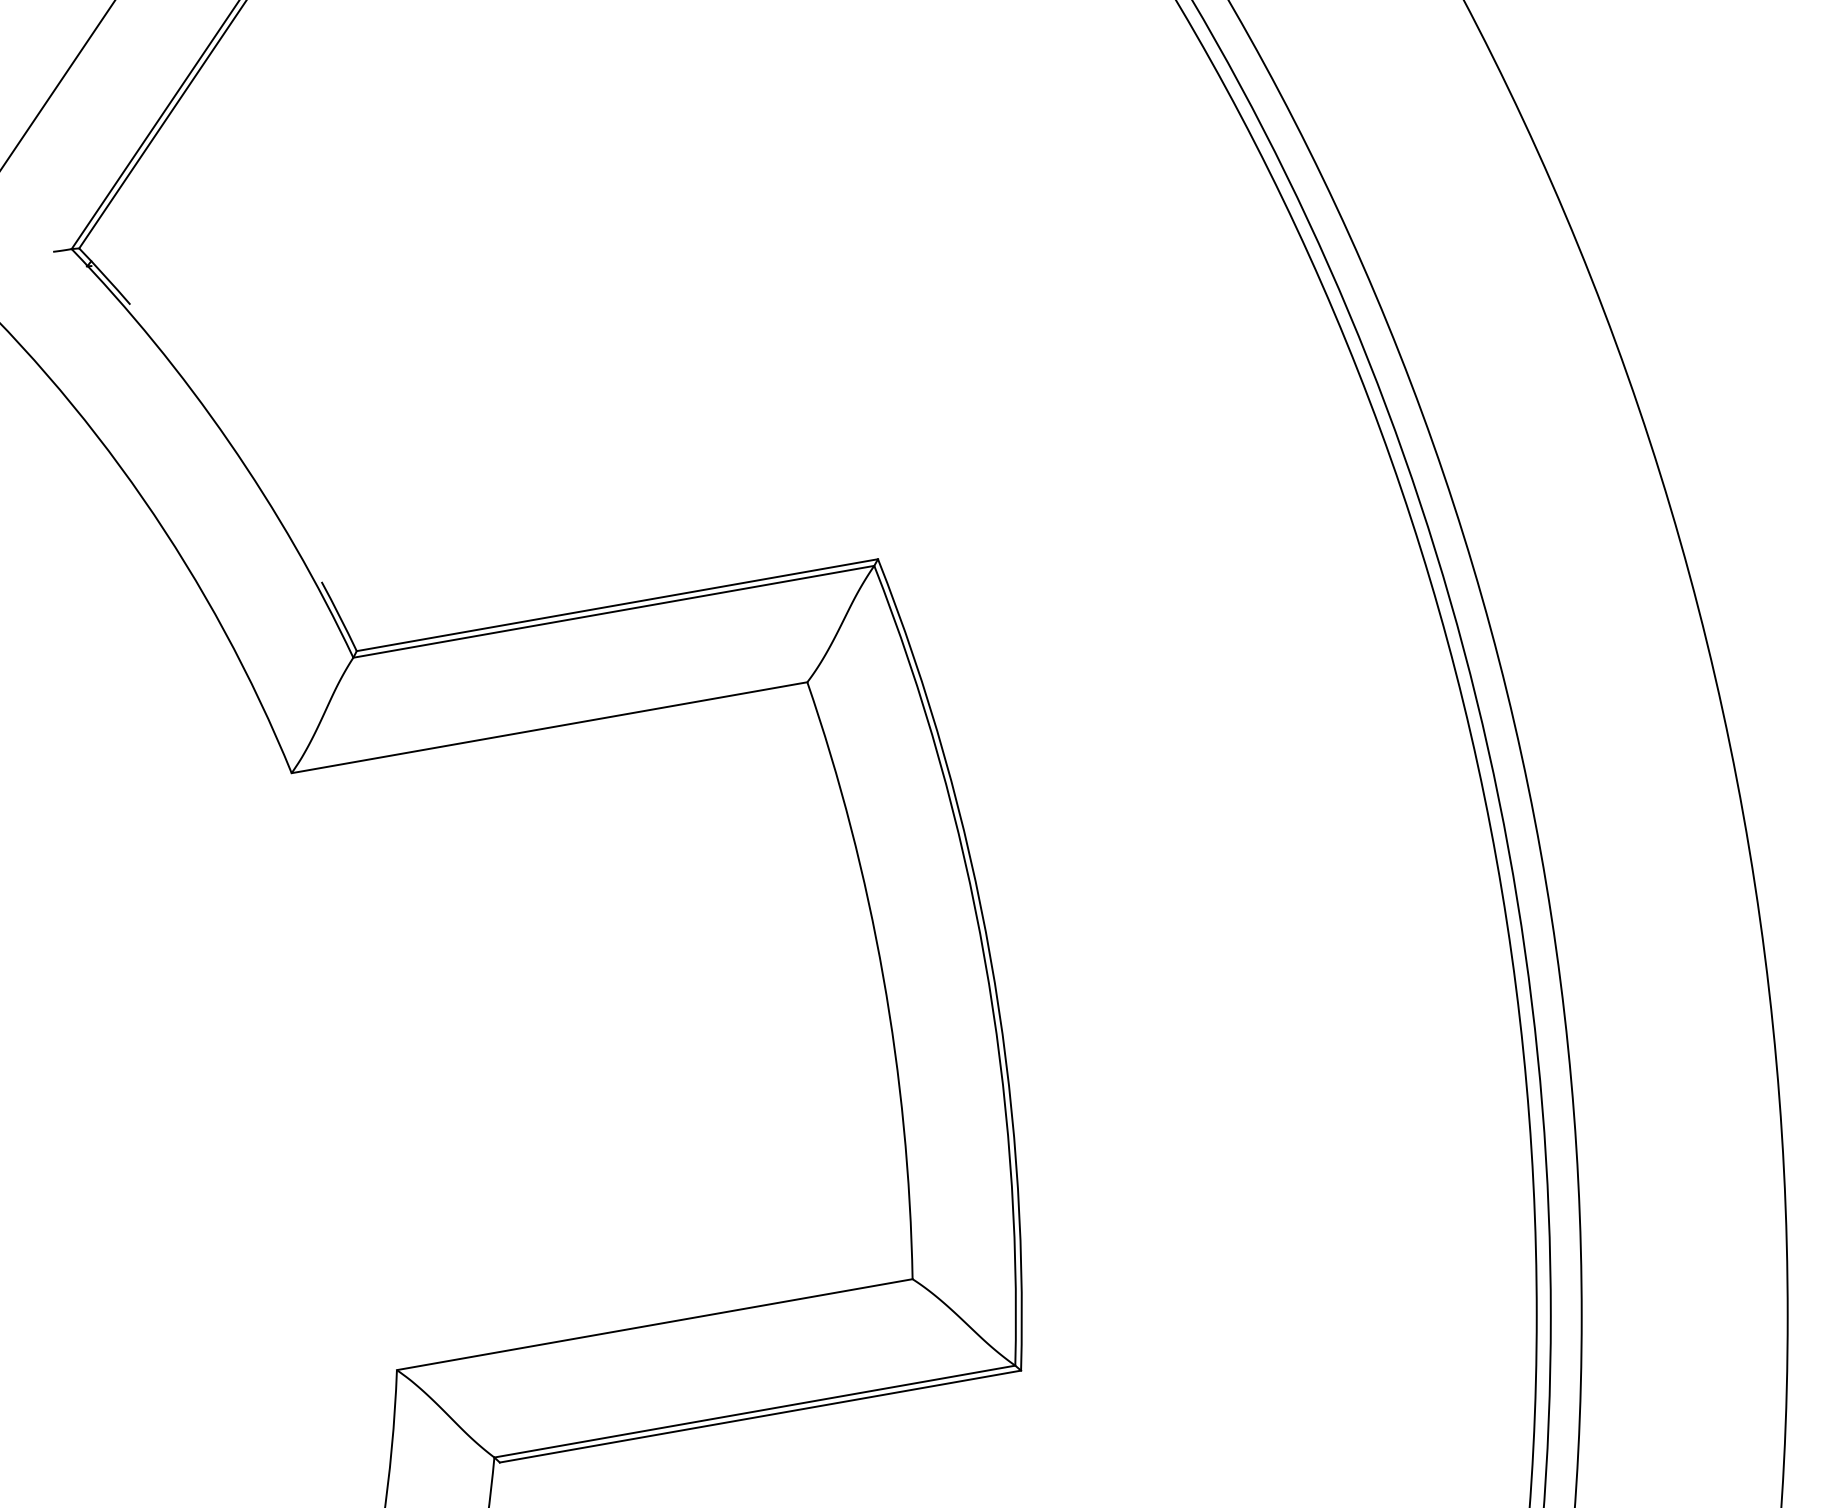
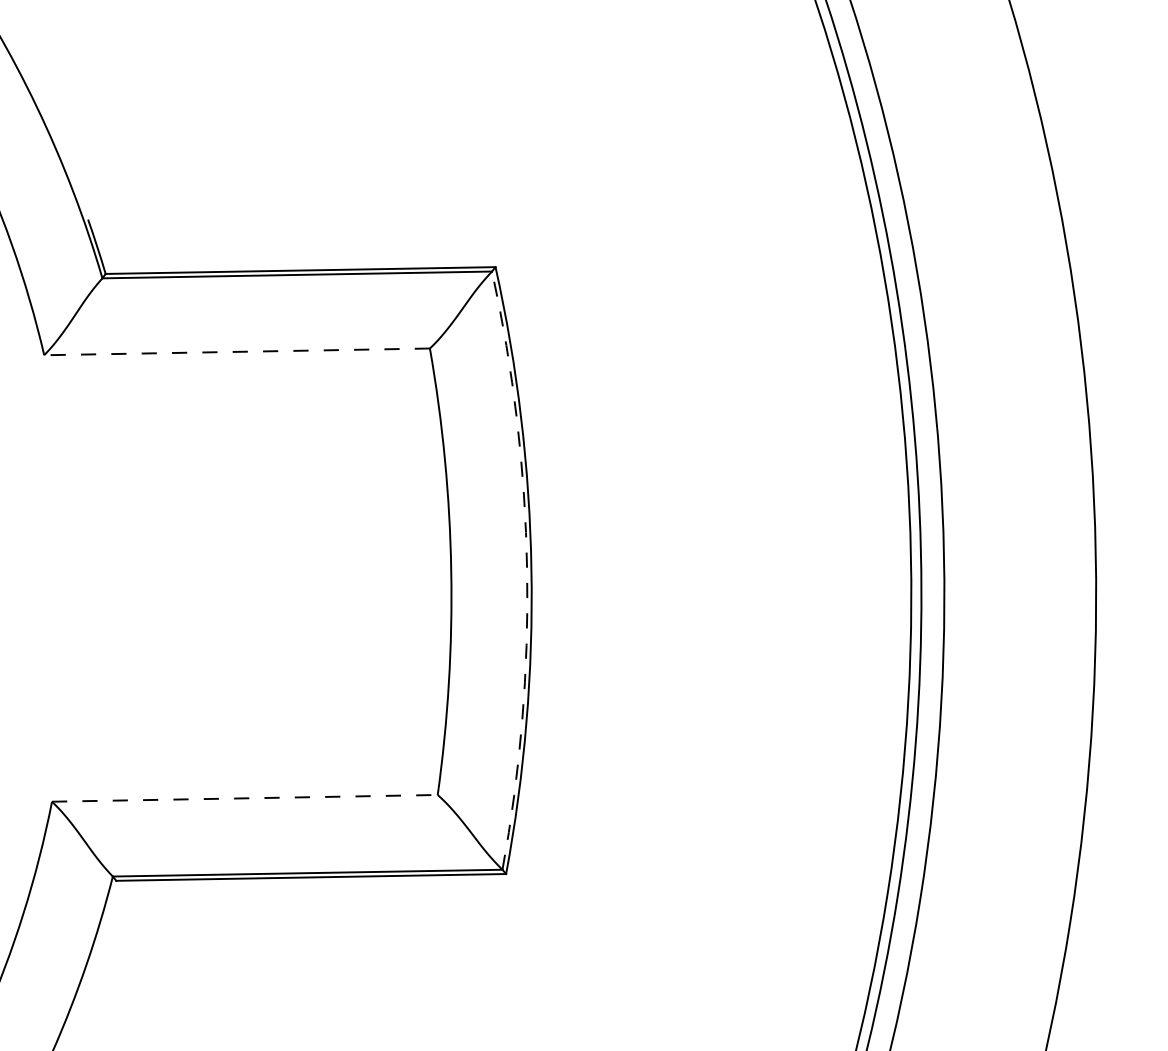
line: (549, 727) -> (237, 351), solid -> dashed
arc: (984, 958) -> (527, 569), solid -> dashed
line: (654, 1324) -> (244, 798), solid -> dashed

